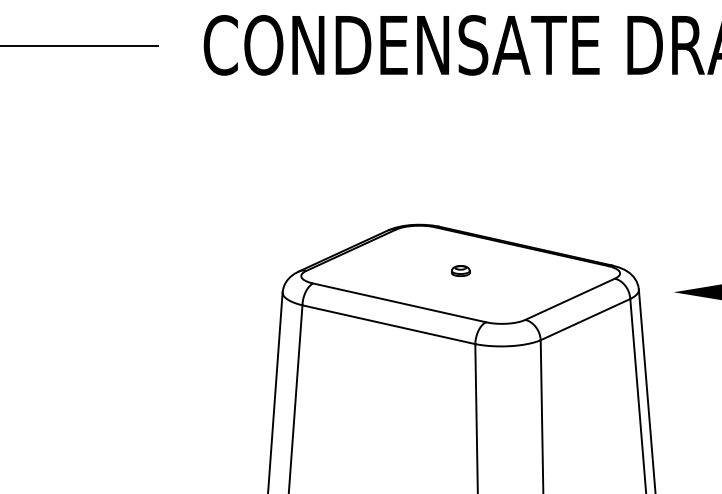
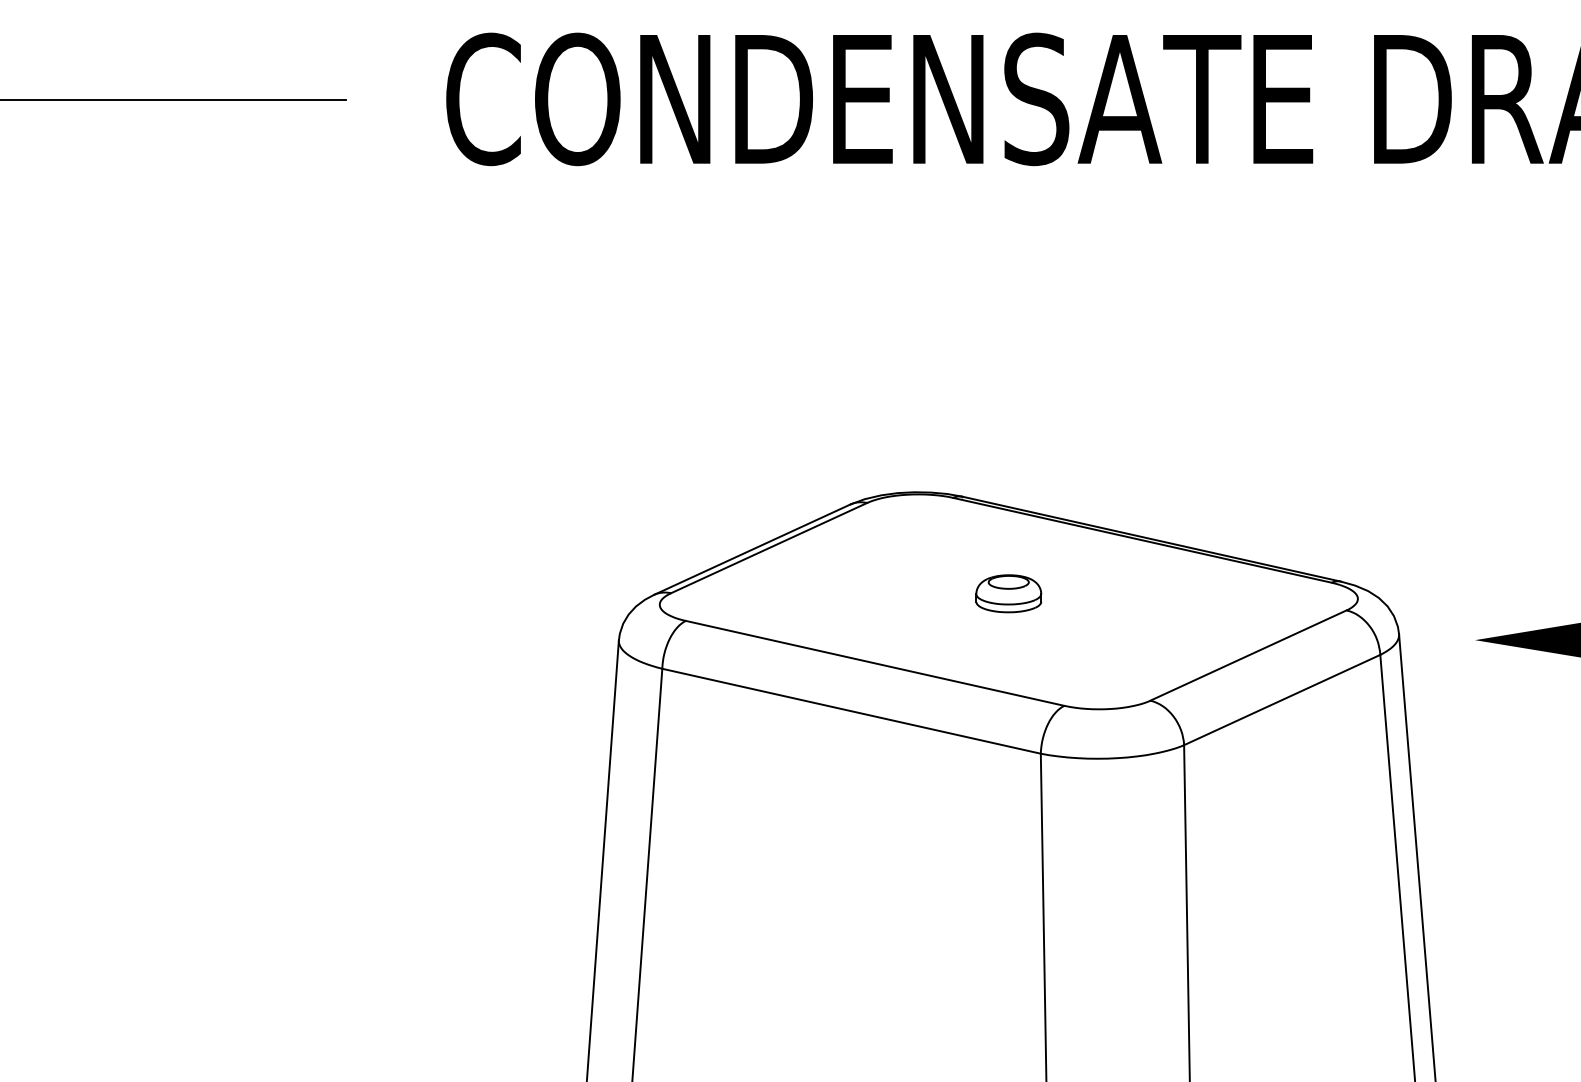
part: (460, 270) -> (1008, 592), size x1.67

